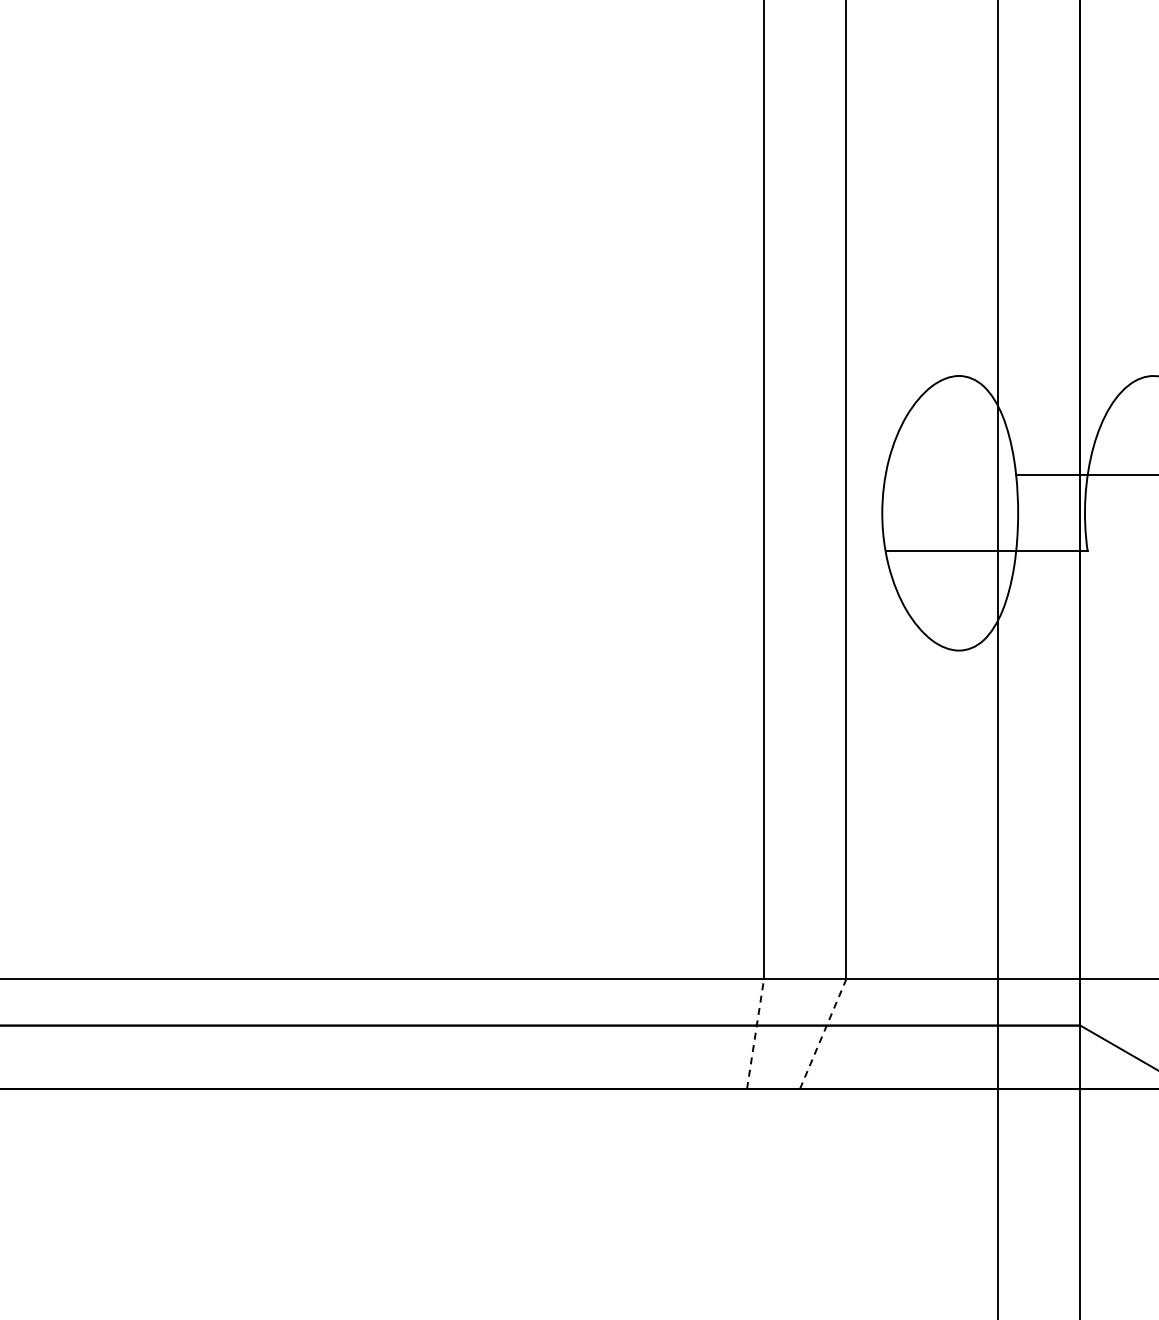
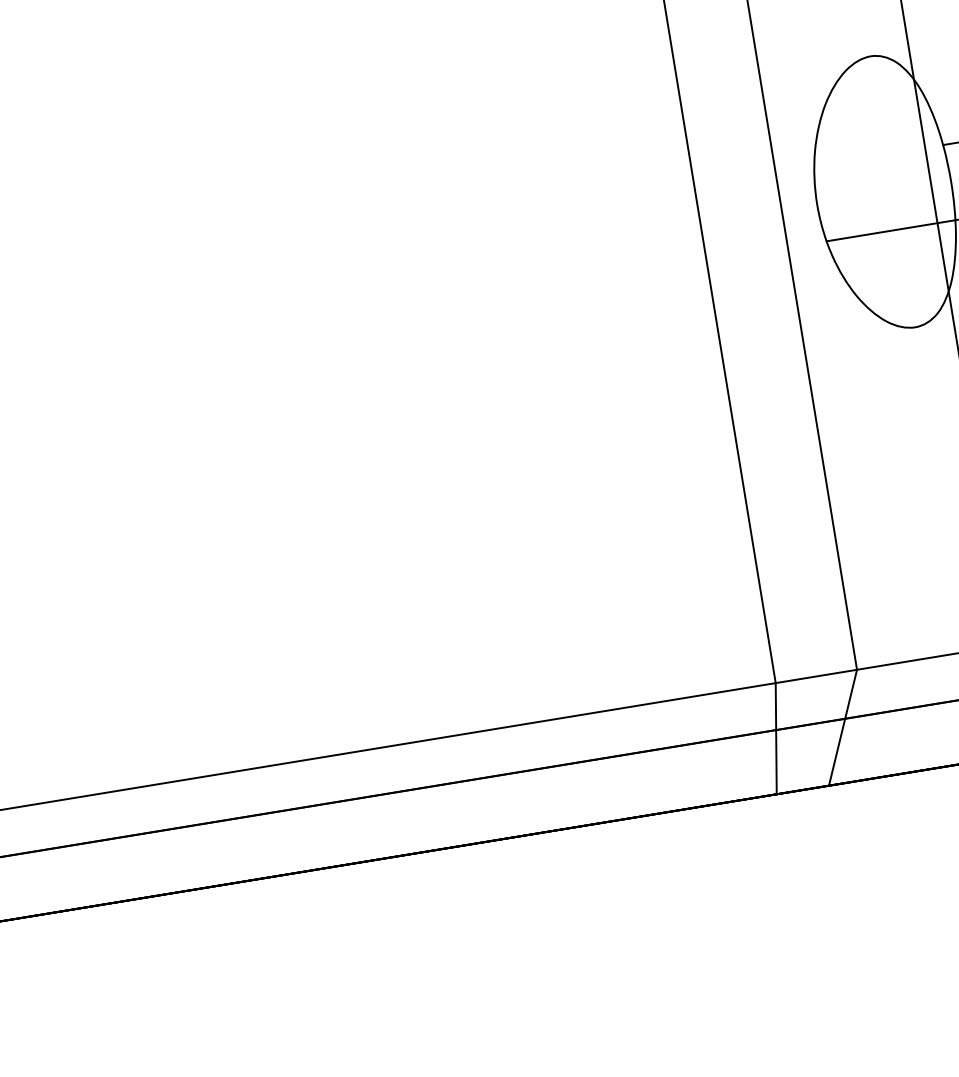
line: (755, 1034) -> (776, 739), dashed -> solid
line: (823, 1034) -> (843, 728), dashed -> solid

